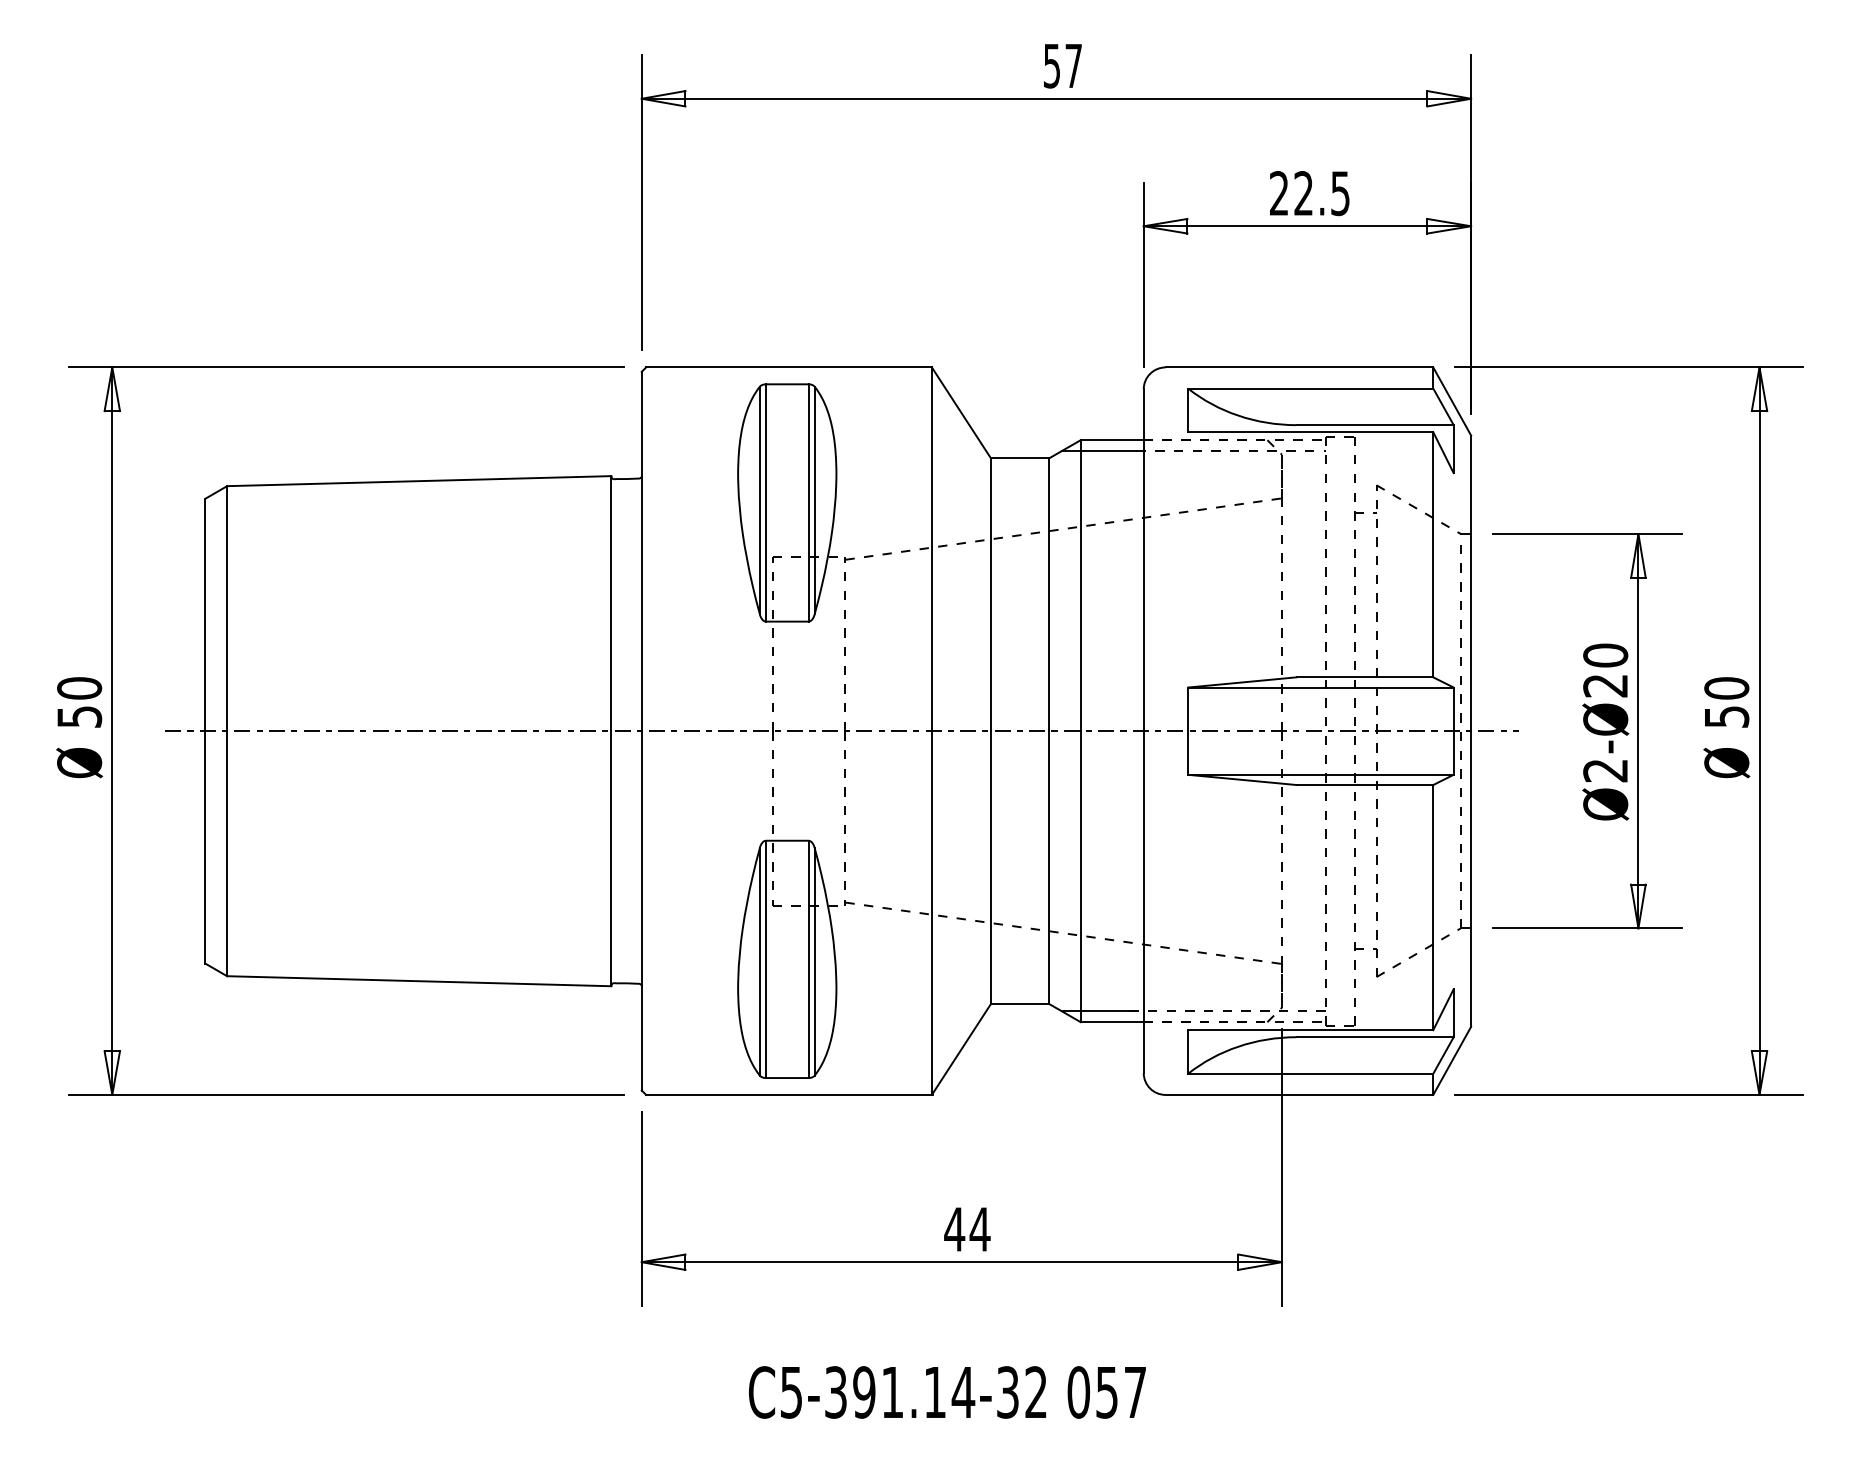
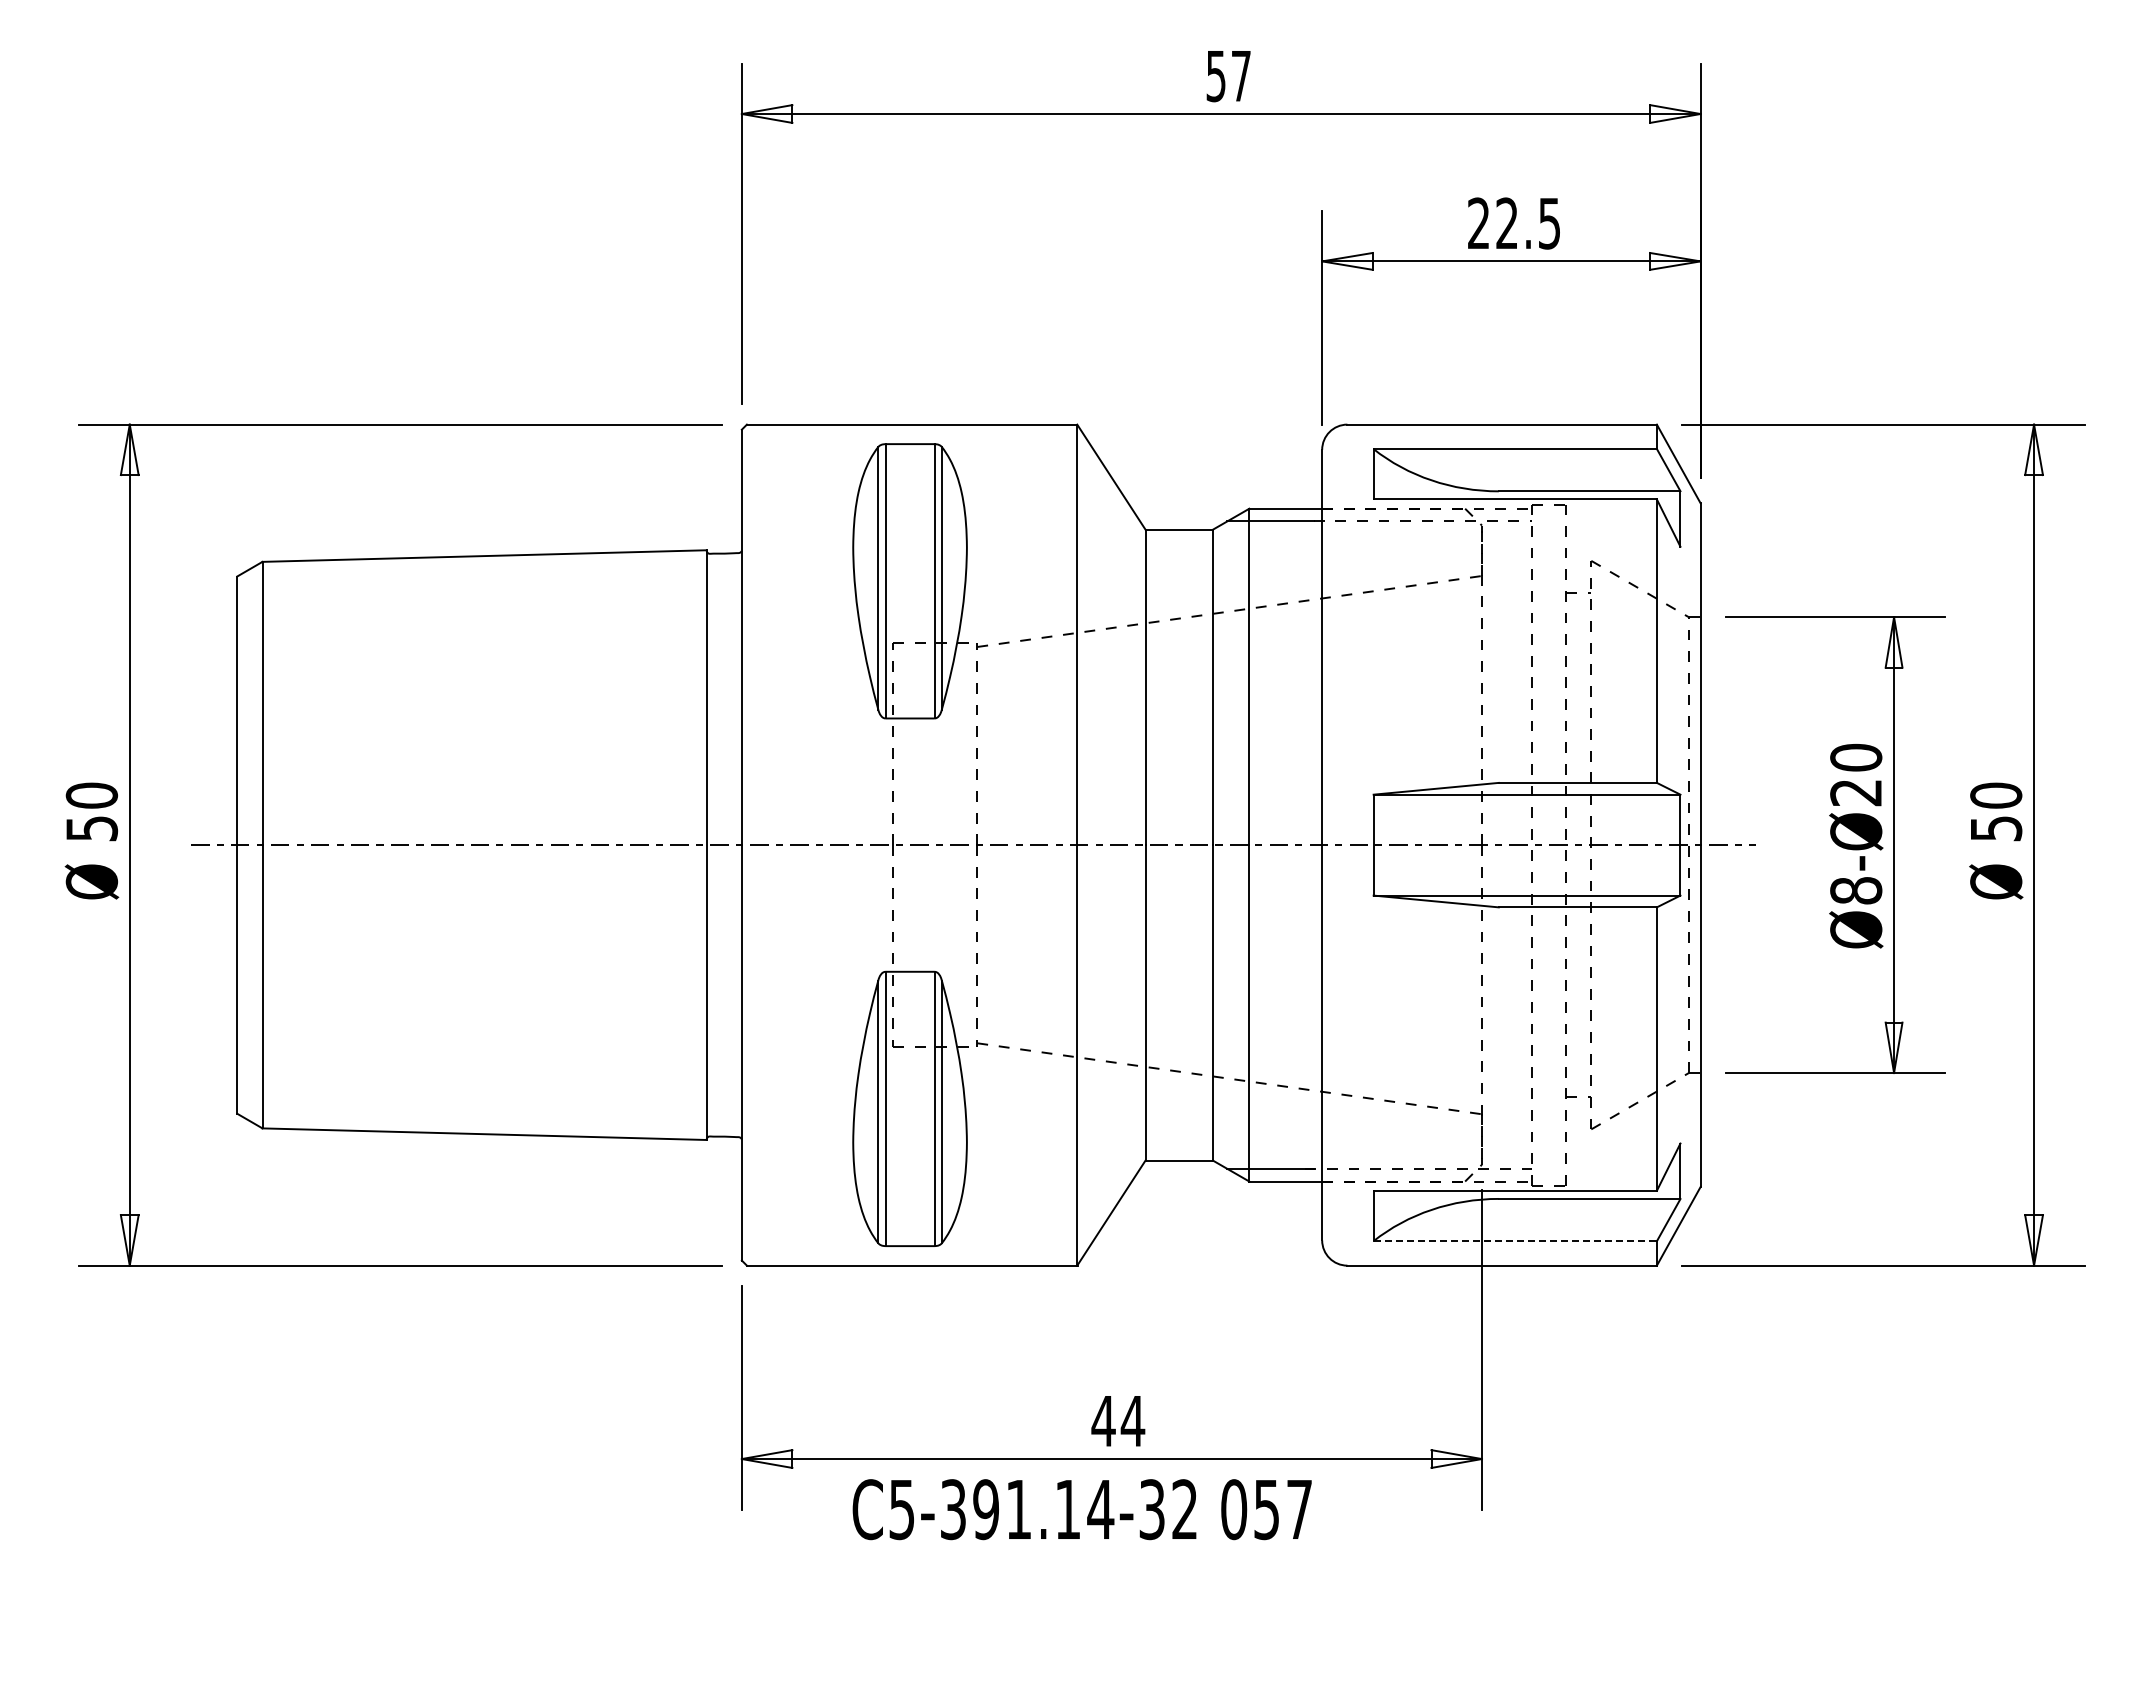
text: (1605, 770) -> (1856, 890), Ø2-Ø20 -> Ø8-Ø20
line: (1310, 1074) -> (1515, 1241), solid -> dashed
text: (946, 1392) -> (1081, 1509), moved

